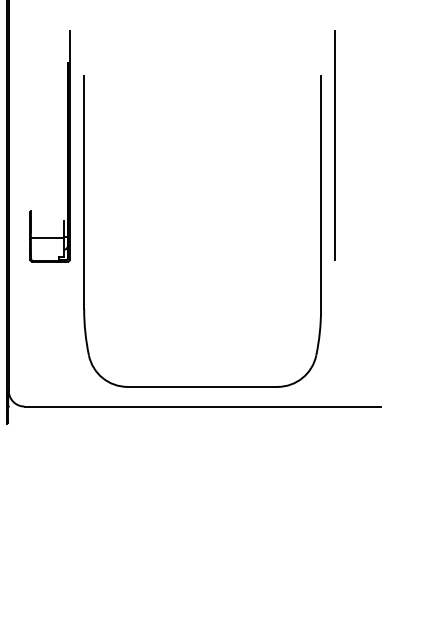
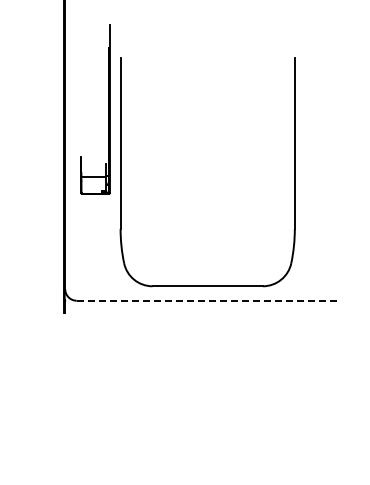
line: (335, 145) -> (305, 108), removed
line: (202, 406) -> (207, 300), solid -> dashed

